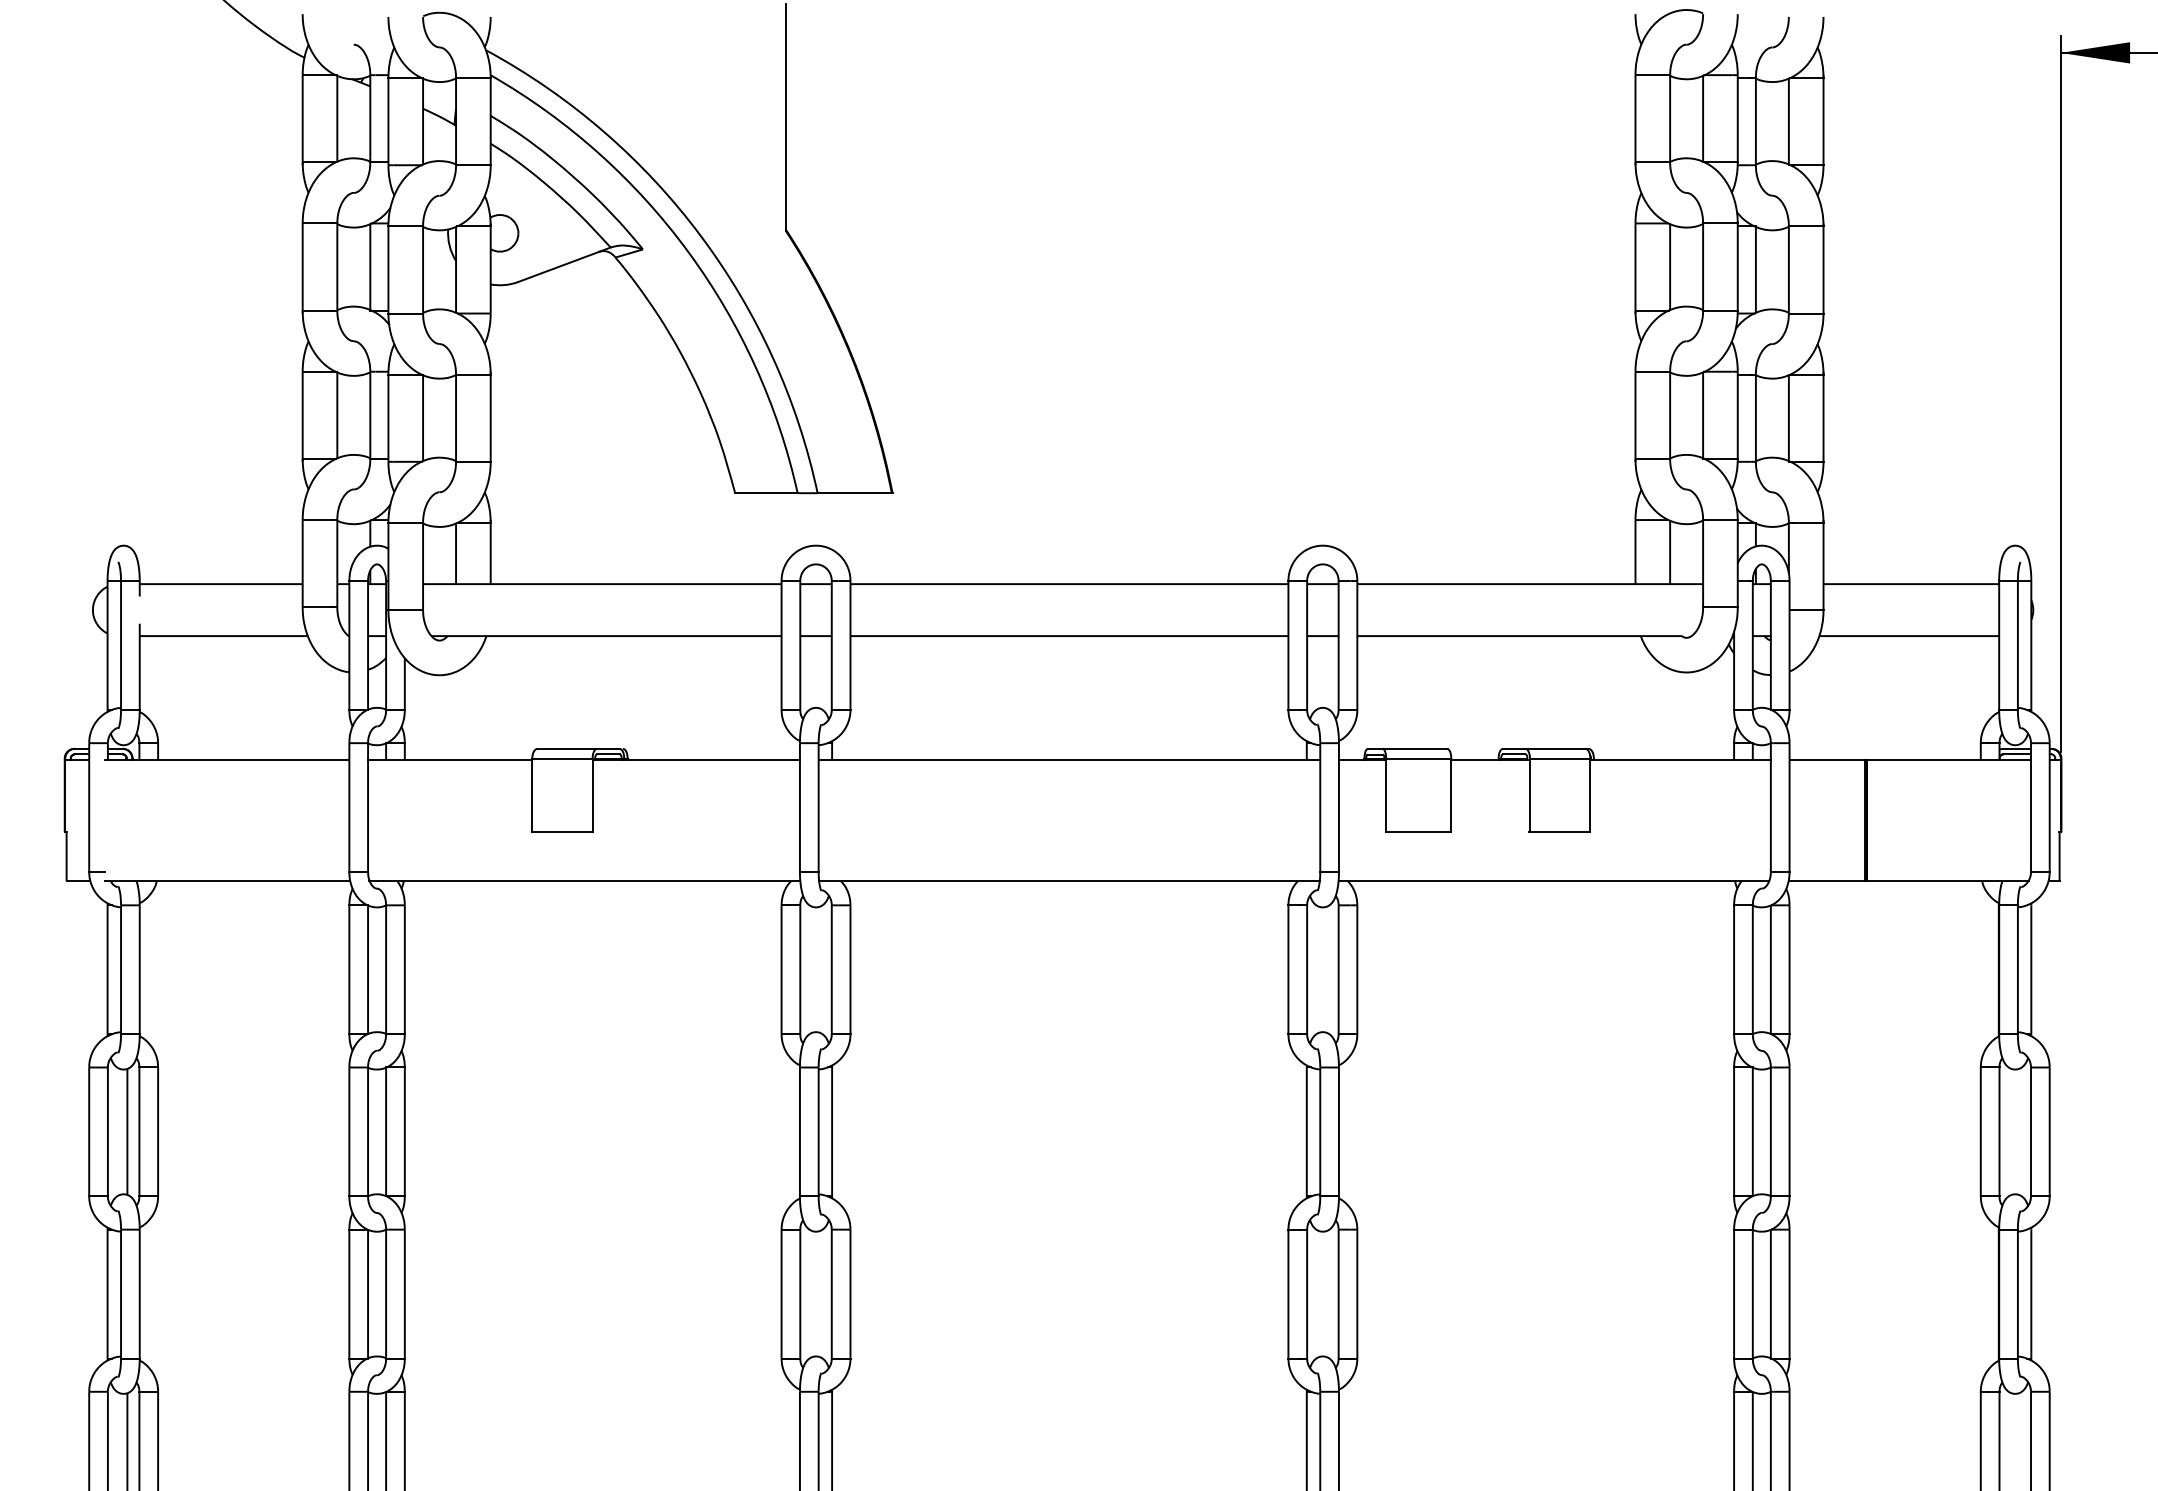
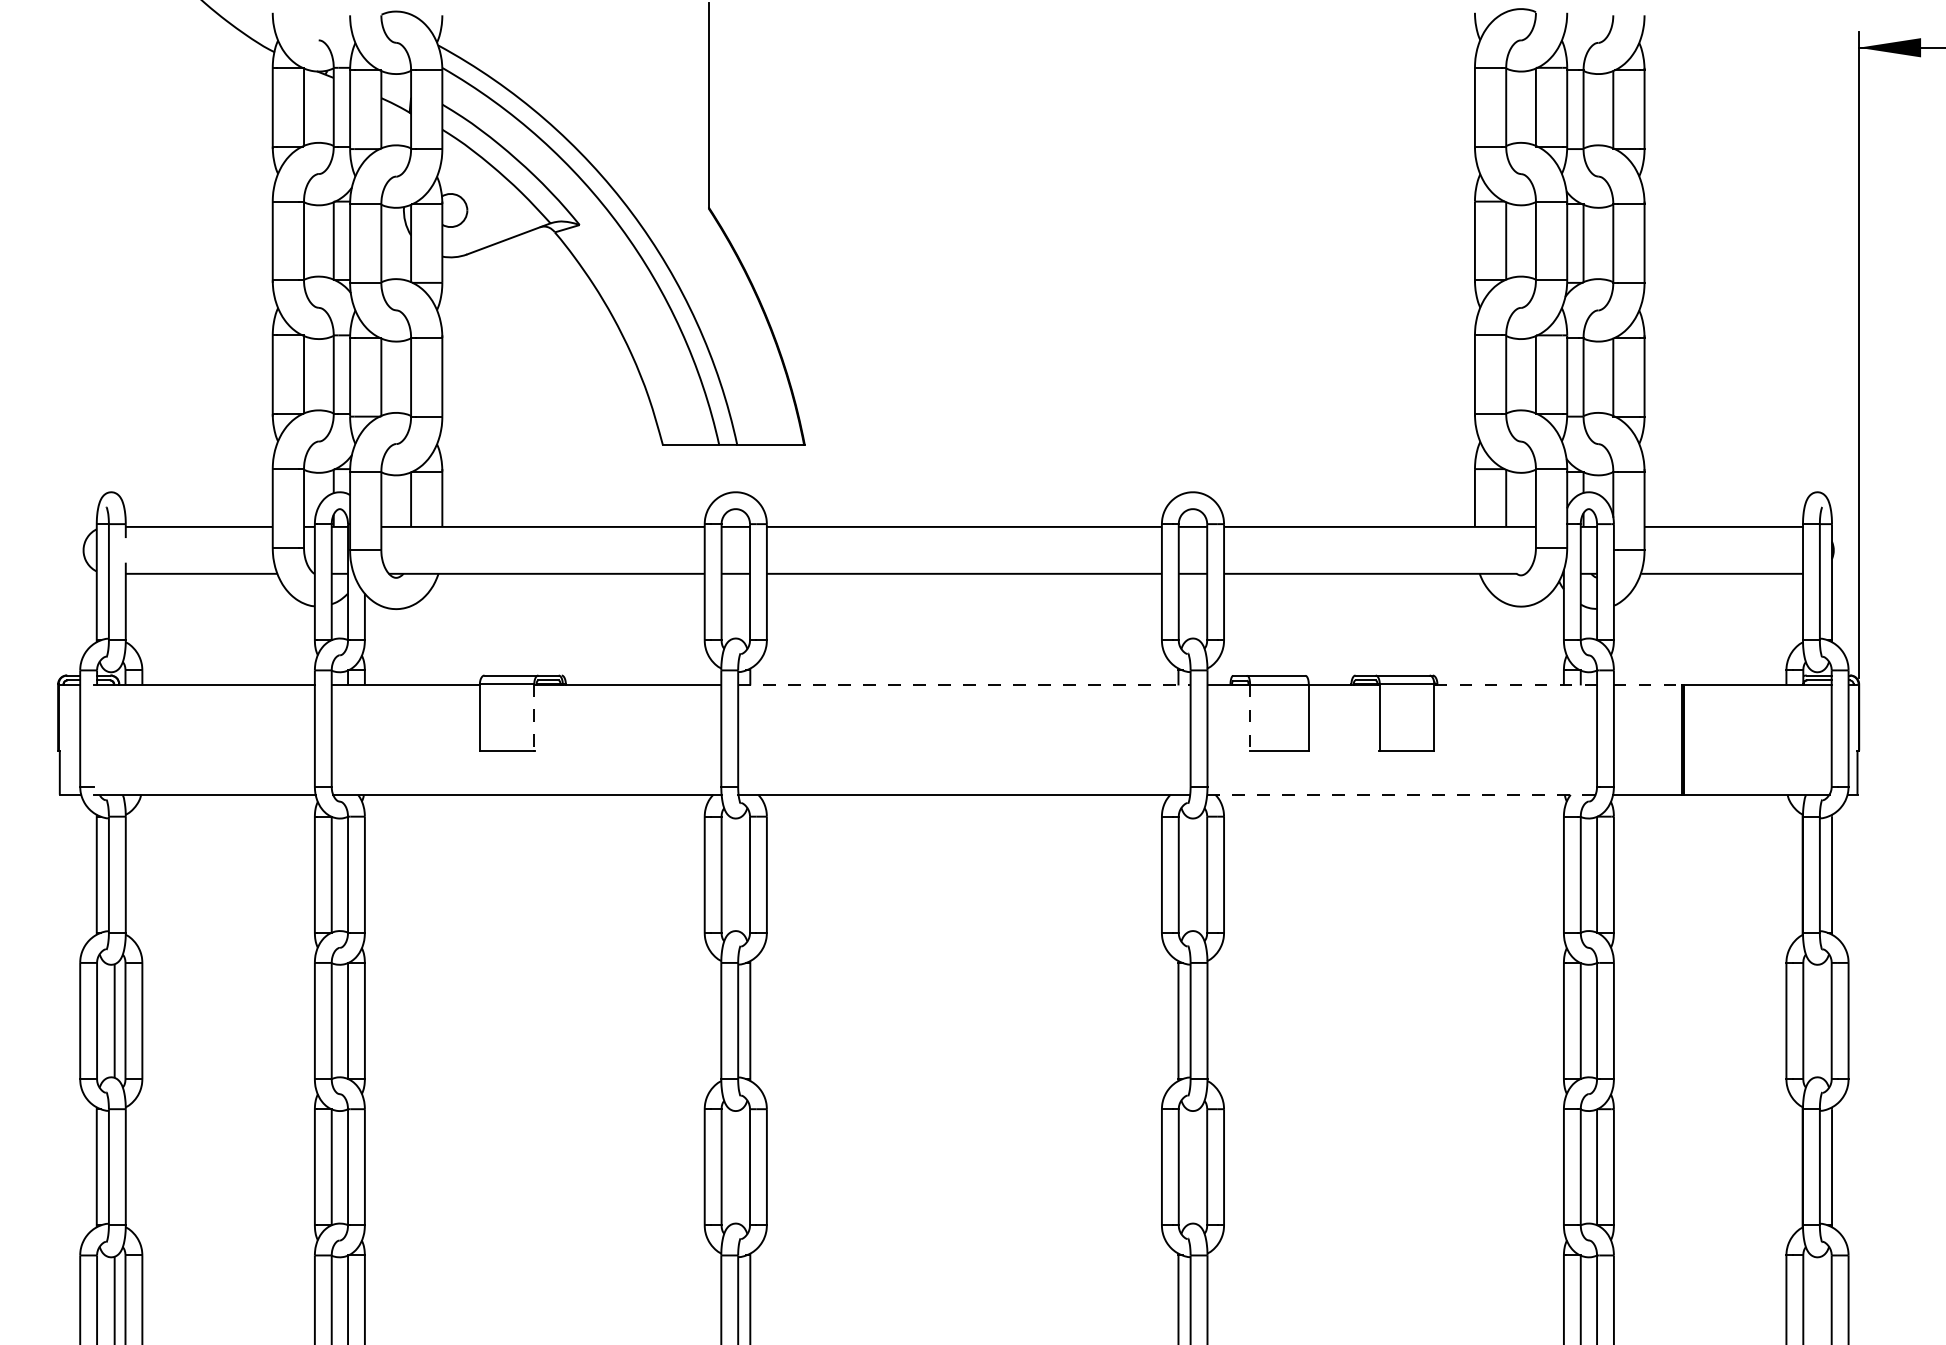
line: (1069, 759) -> (964, 685), solid -> dashed
line: (1680, 759) -> (1515, 685), solid -> dashed
line: (1827, 759) -> (1648, 685), solid -> dashed
line: (592, 795) -> (534, 717), solid -> dashed
line: (1386, 795) -> (1250, 717), solid -> dashed
line: (1554, 881) -> (1401, 795), solid -> dashed

